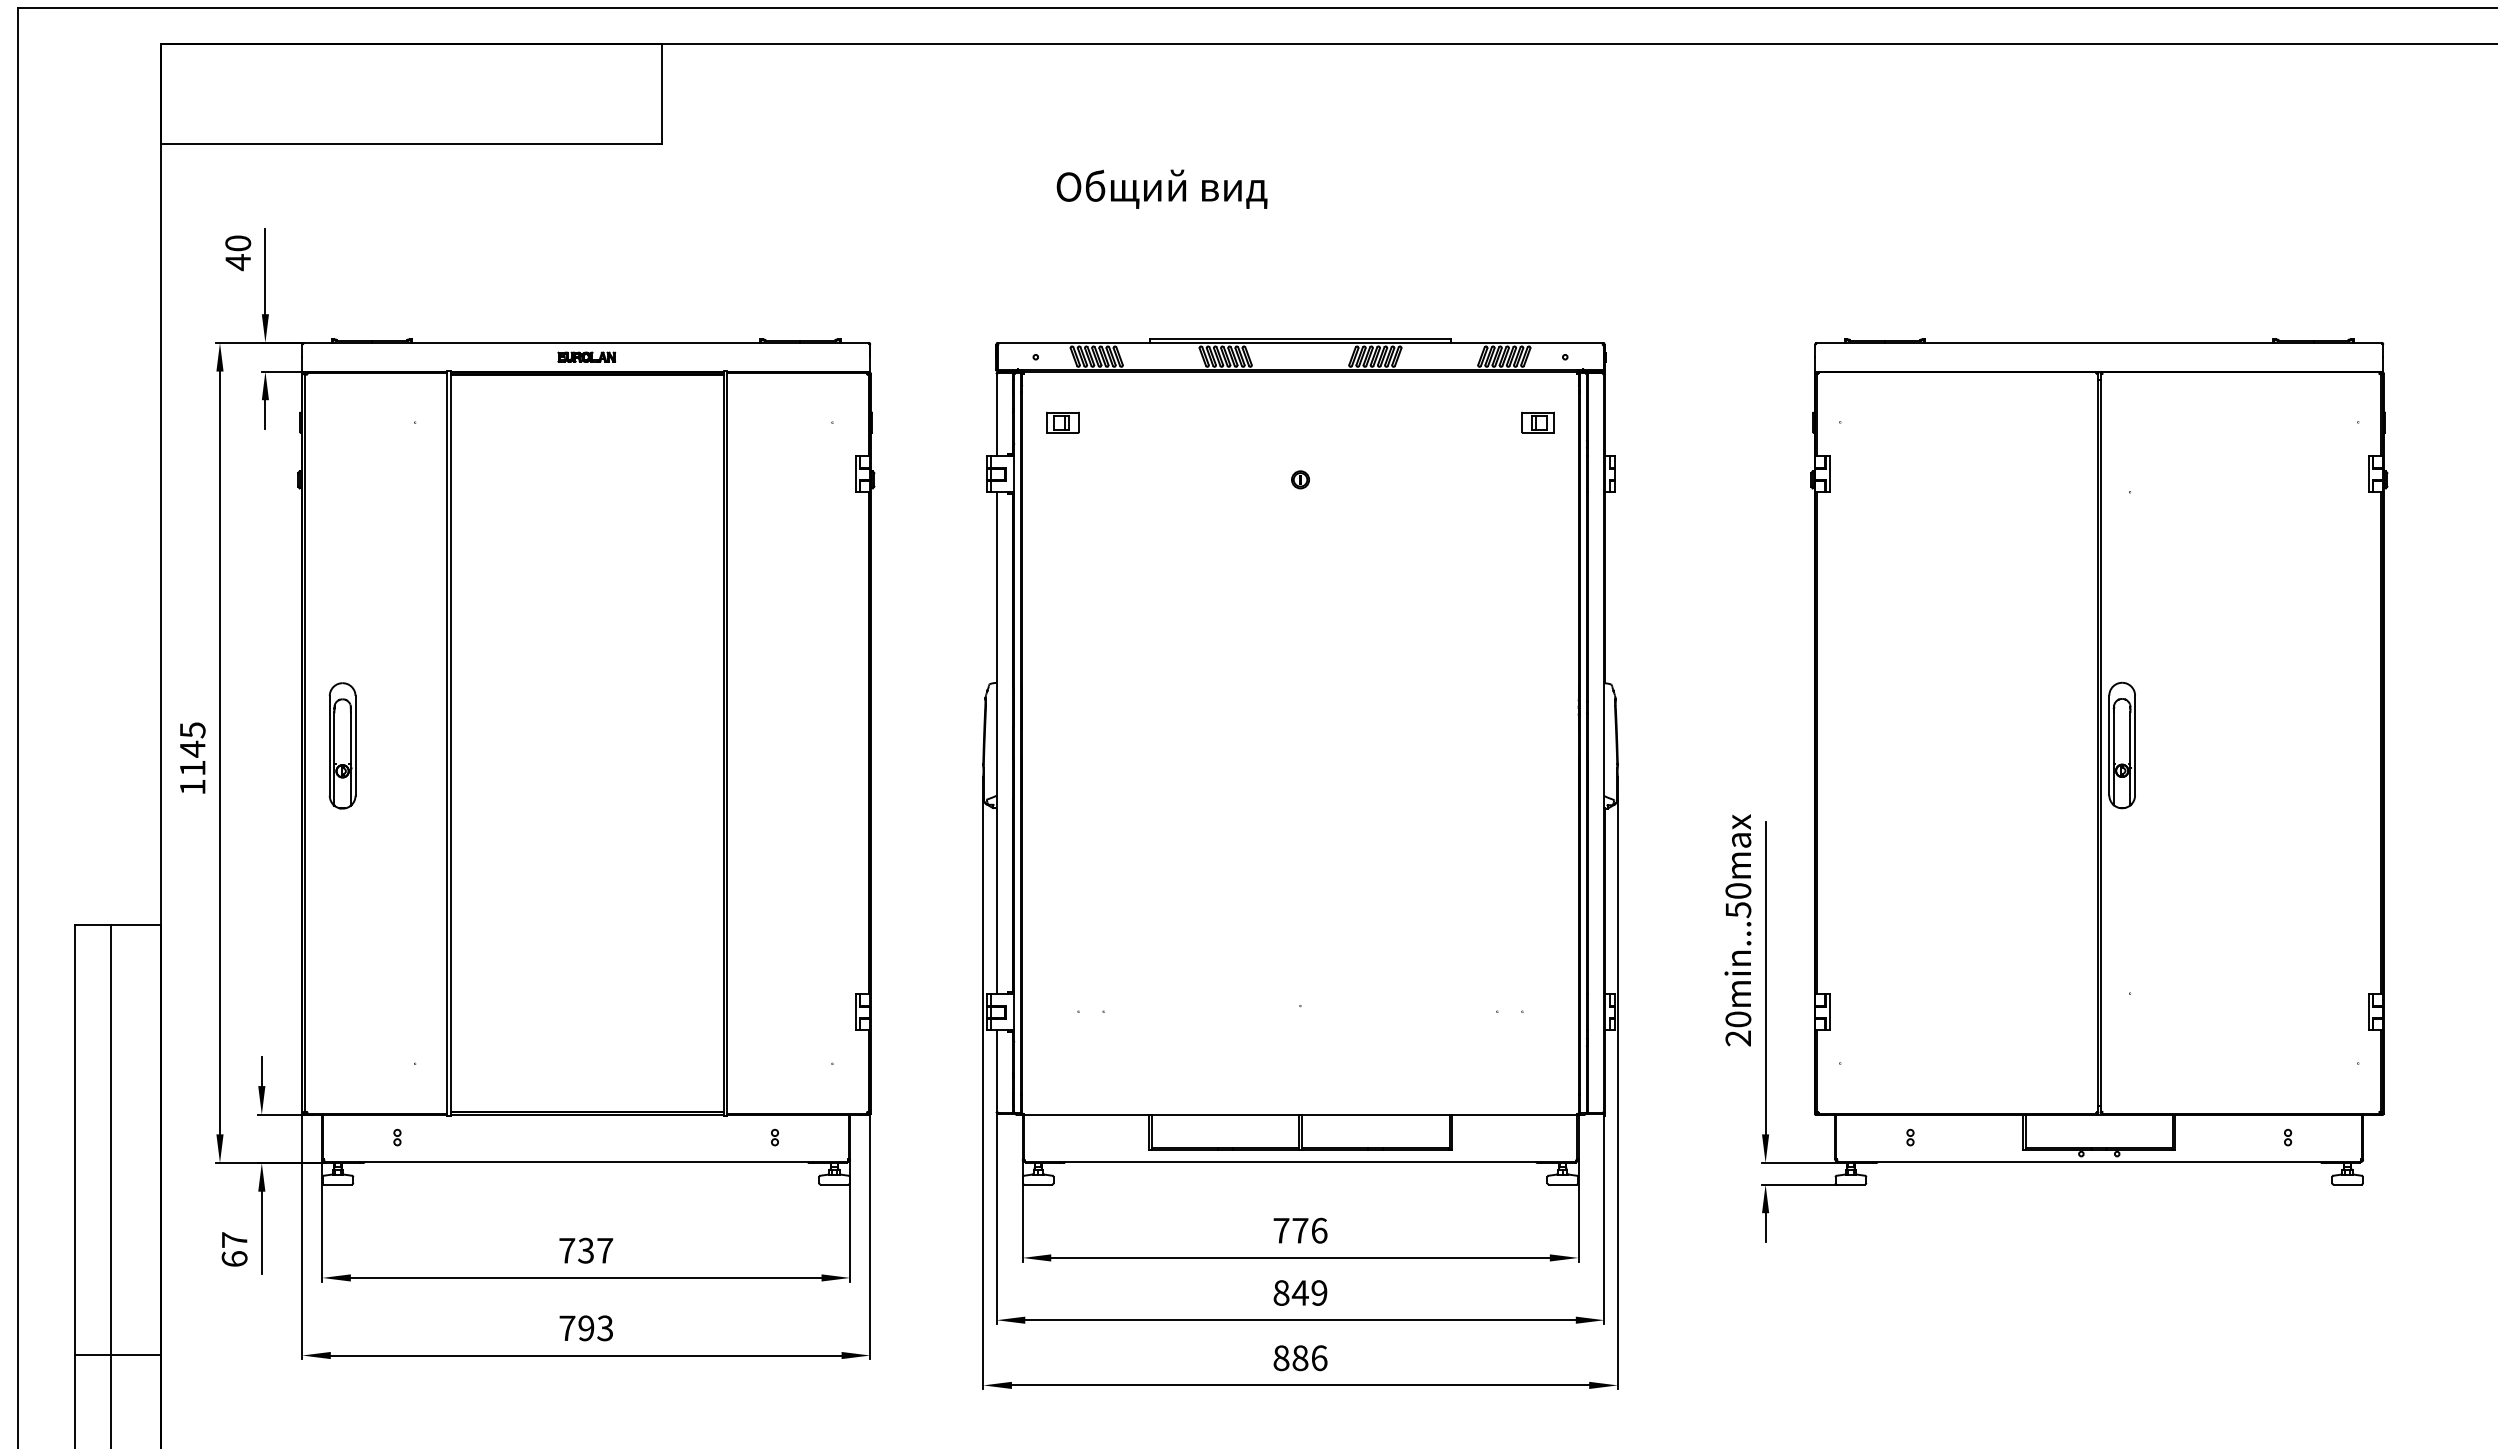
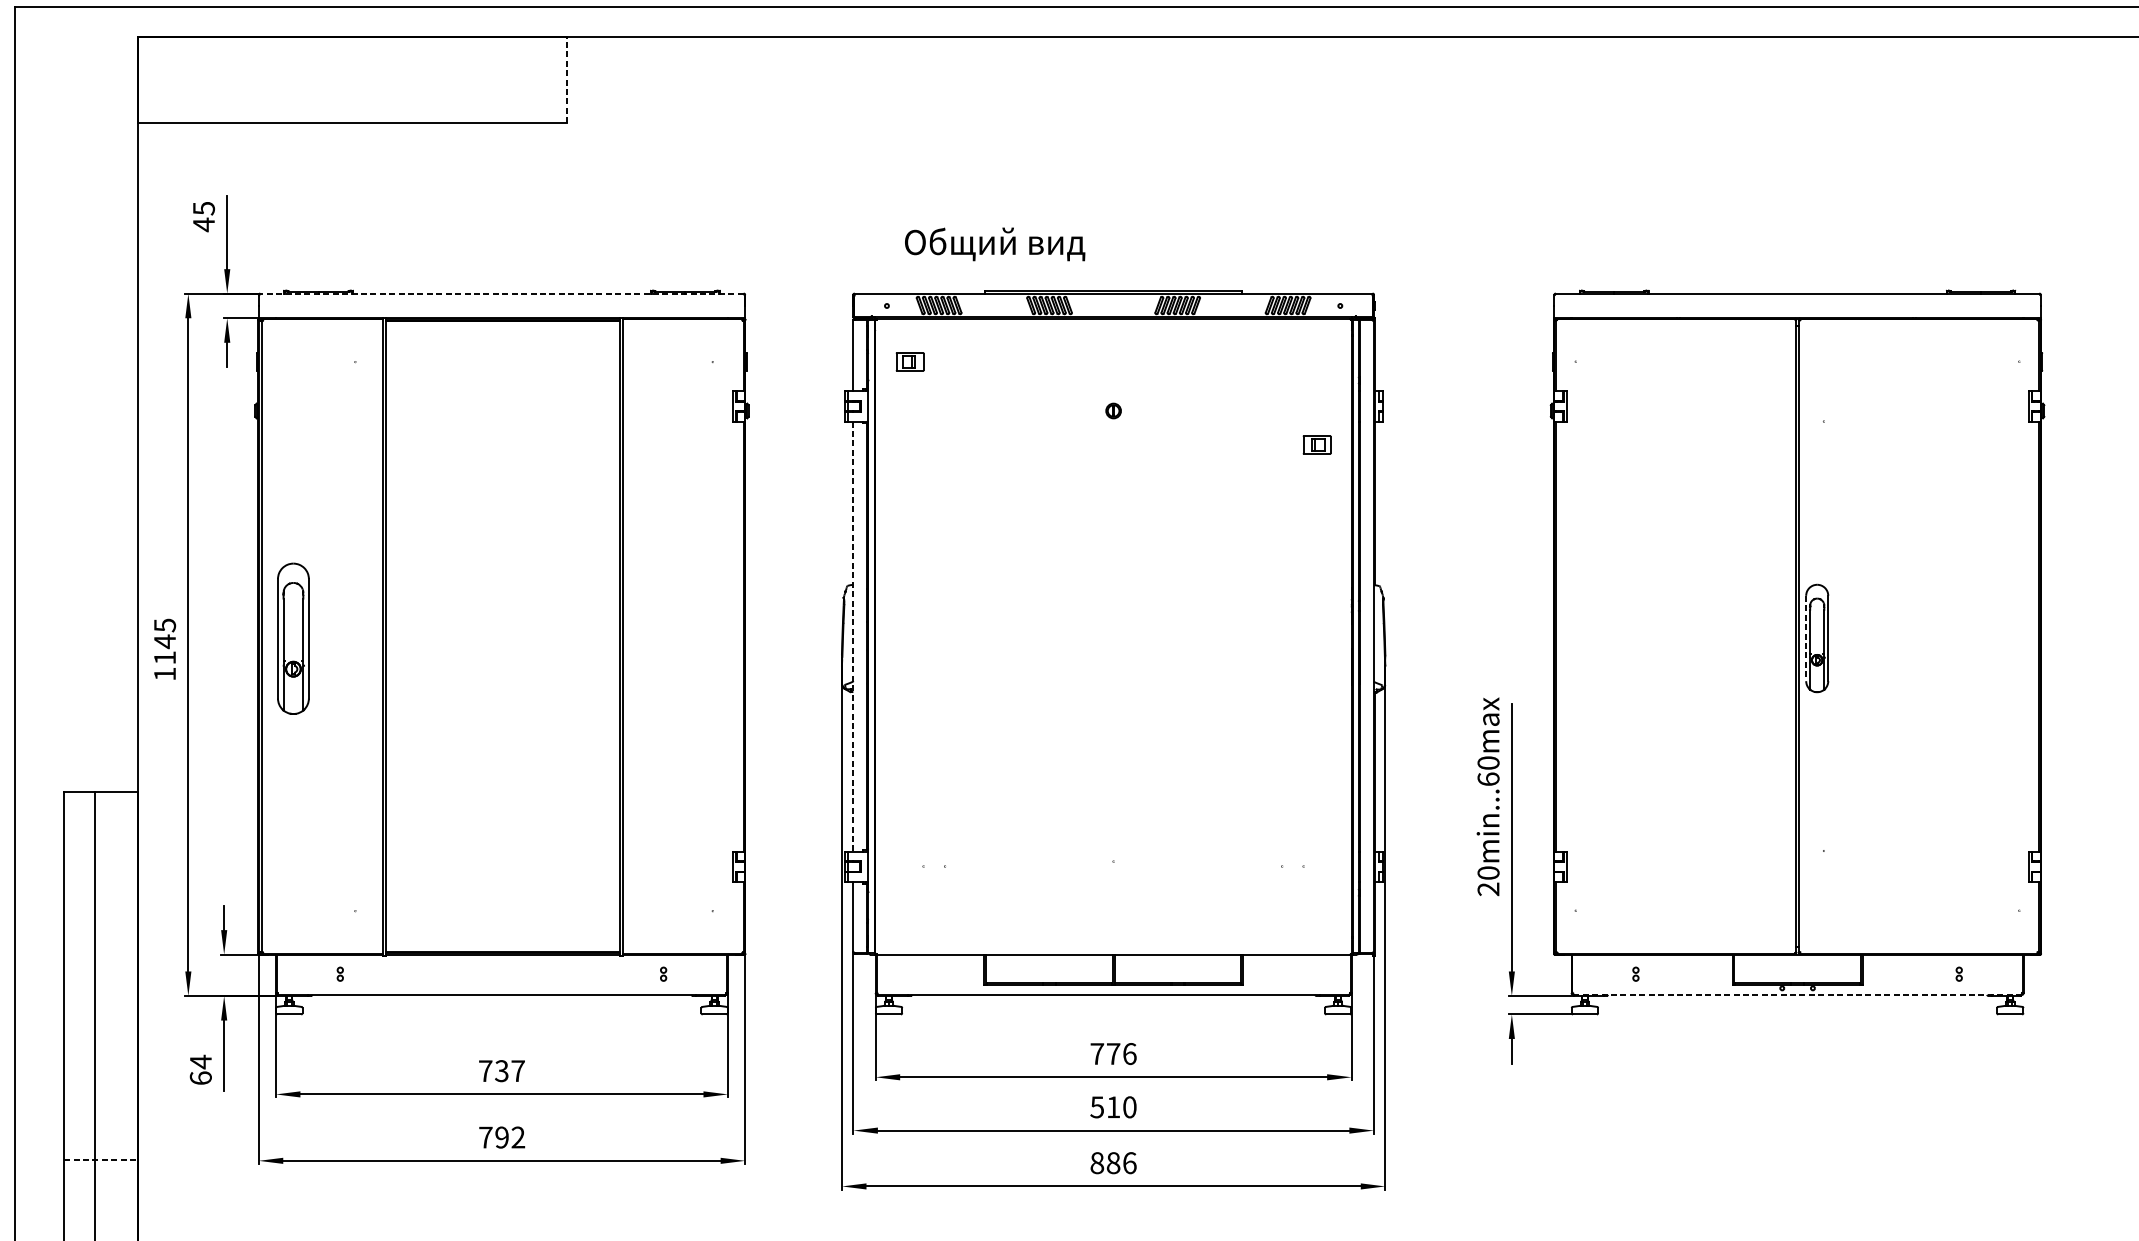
line: (662, 93) -> (567, 80), solid -> dashed
text: (1161, 188) -> (994, 243), moved
text: (238, 243) -> (204, 208), 40 -> 45
line: (585, 342) -> (501, 293), solid -> dashed
part: (586, 356) -> (502, 305), removed
part: (1537, 422) -> (1316, 444), moved
line: (996, 743) -> (853, 636), solid -> dashed
part: (342, 745) -> (293, 638), size x1.4
line: (2109, 745) -> (1806, 638), solid -> dashed
text: (1738, 910) -> (1488, 779), 20min...50max -> 20min...60max
line: (2099, 1161) -> (1797, 994), solid -> dashed
text: (234, 1239) -> (200, 1061), 67 -> 64
text: (1300, 1292) -> (1113, 1106), 849 -> 510
text: (605, 1328) -> (518, 1137), 793 -> 792
line: (117, 1354) -> (100, 1159), solid -> dashed

